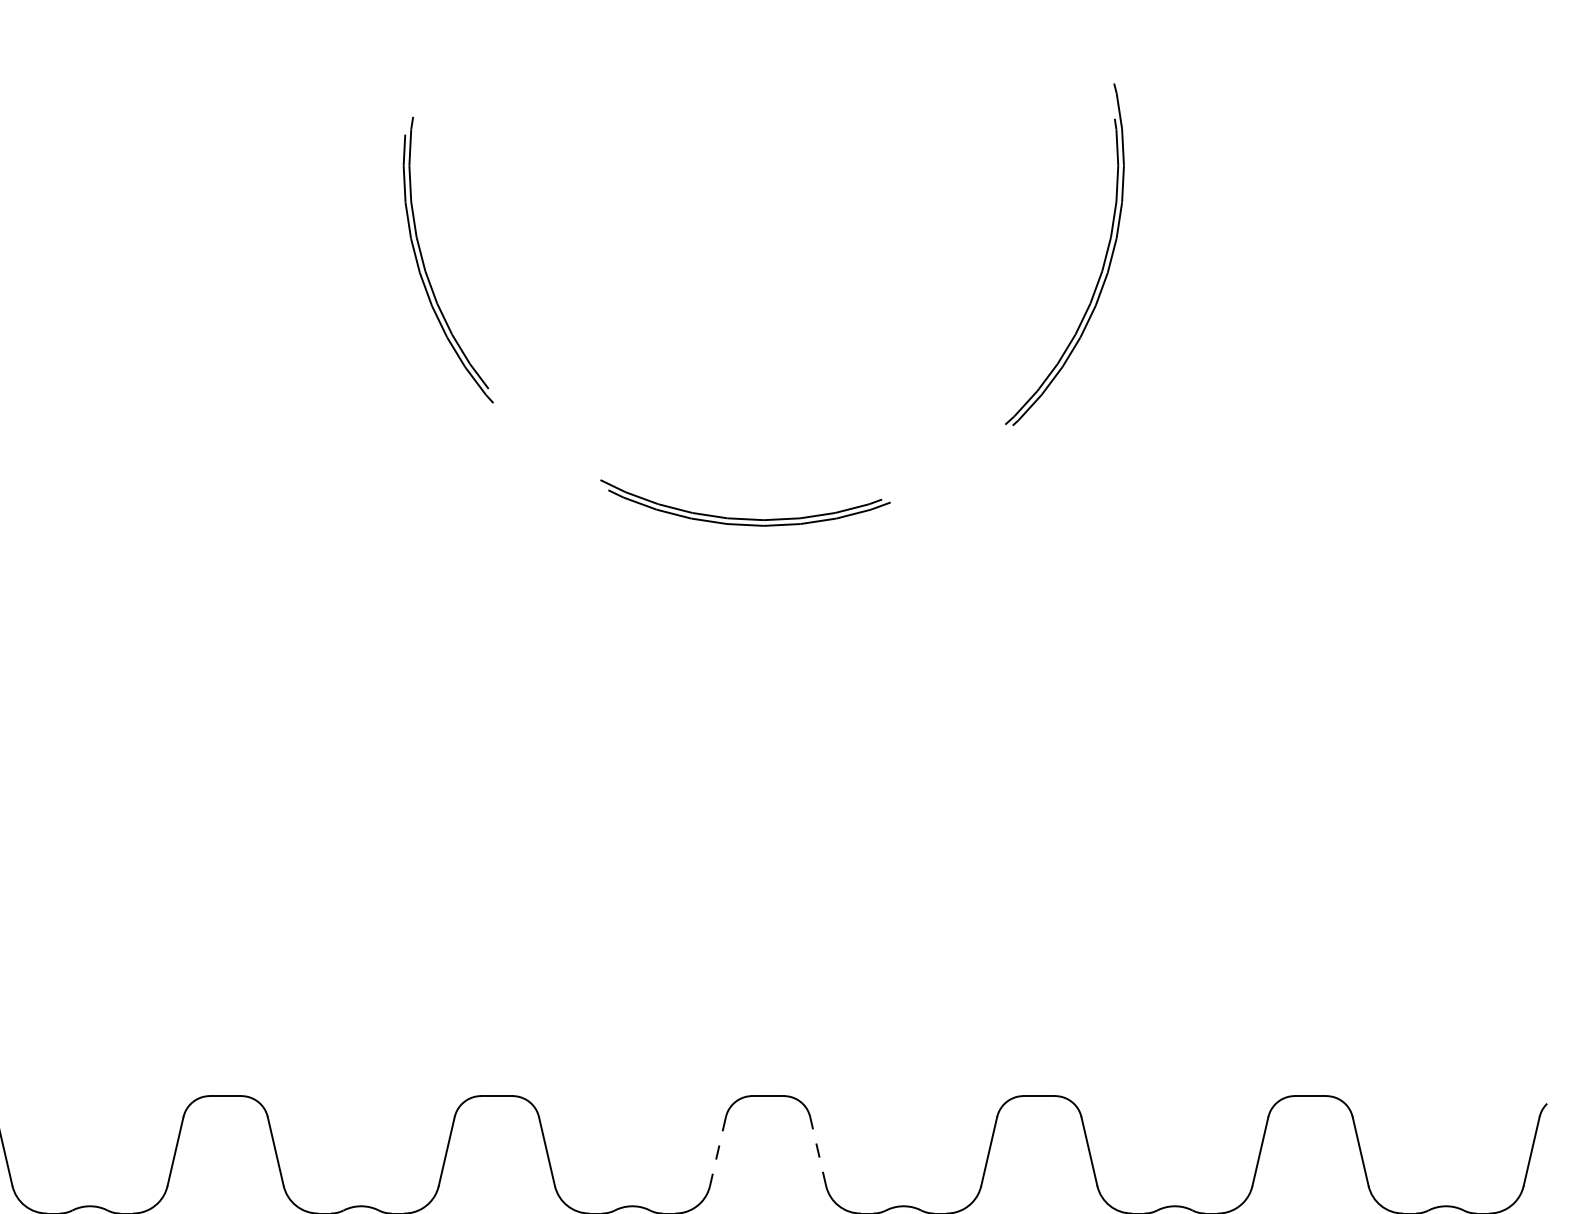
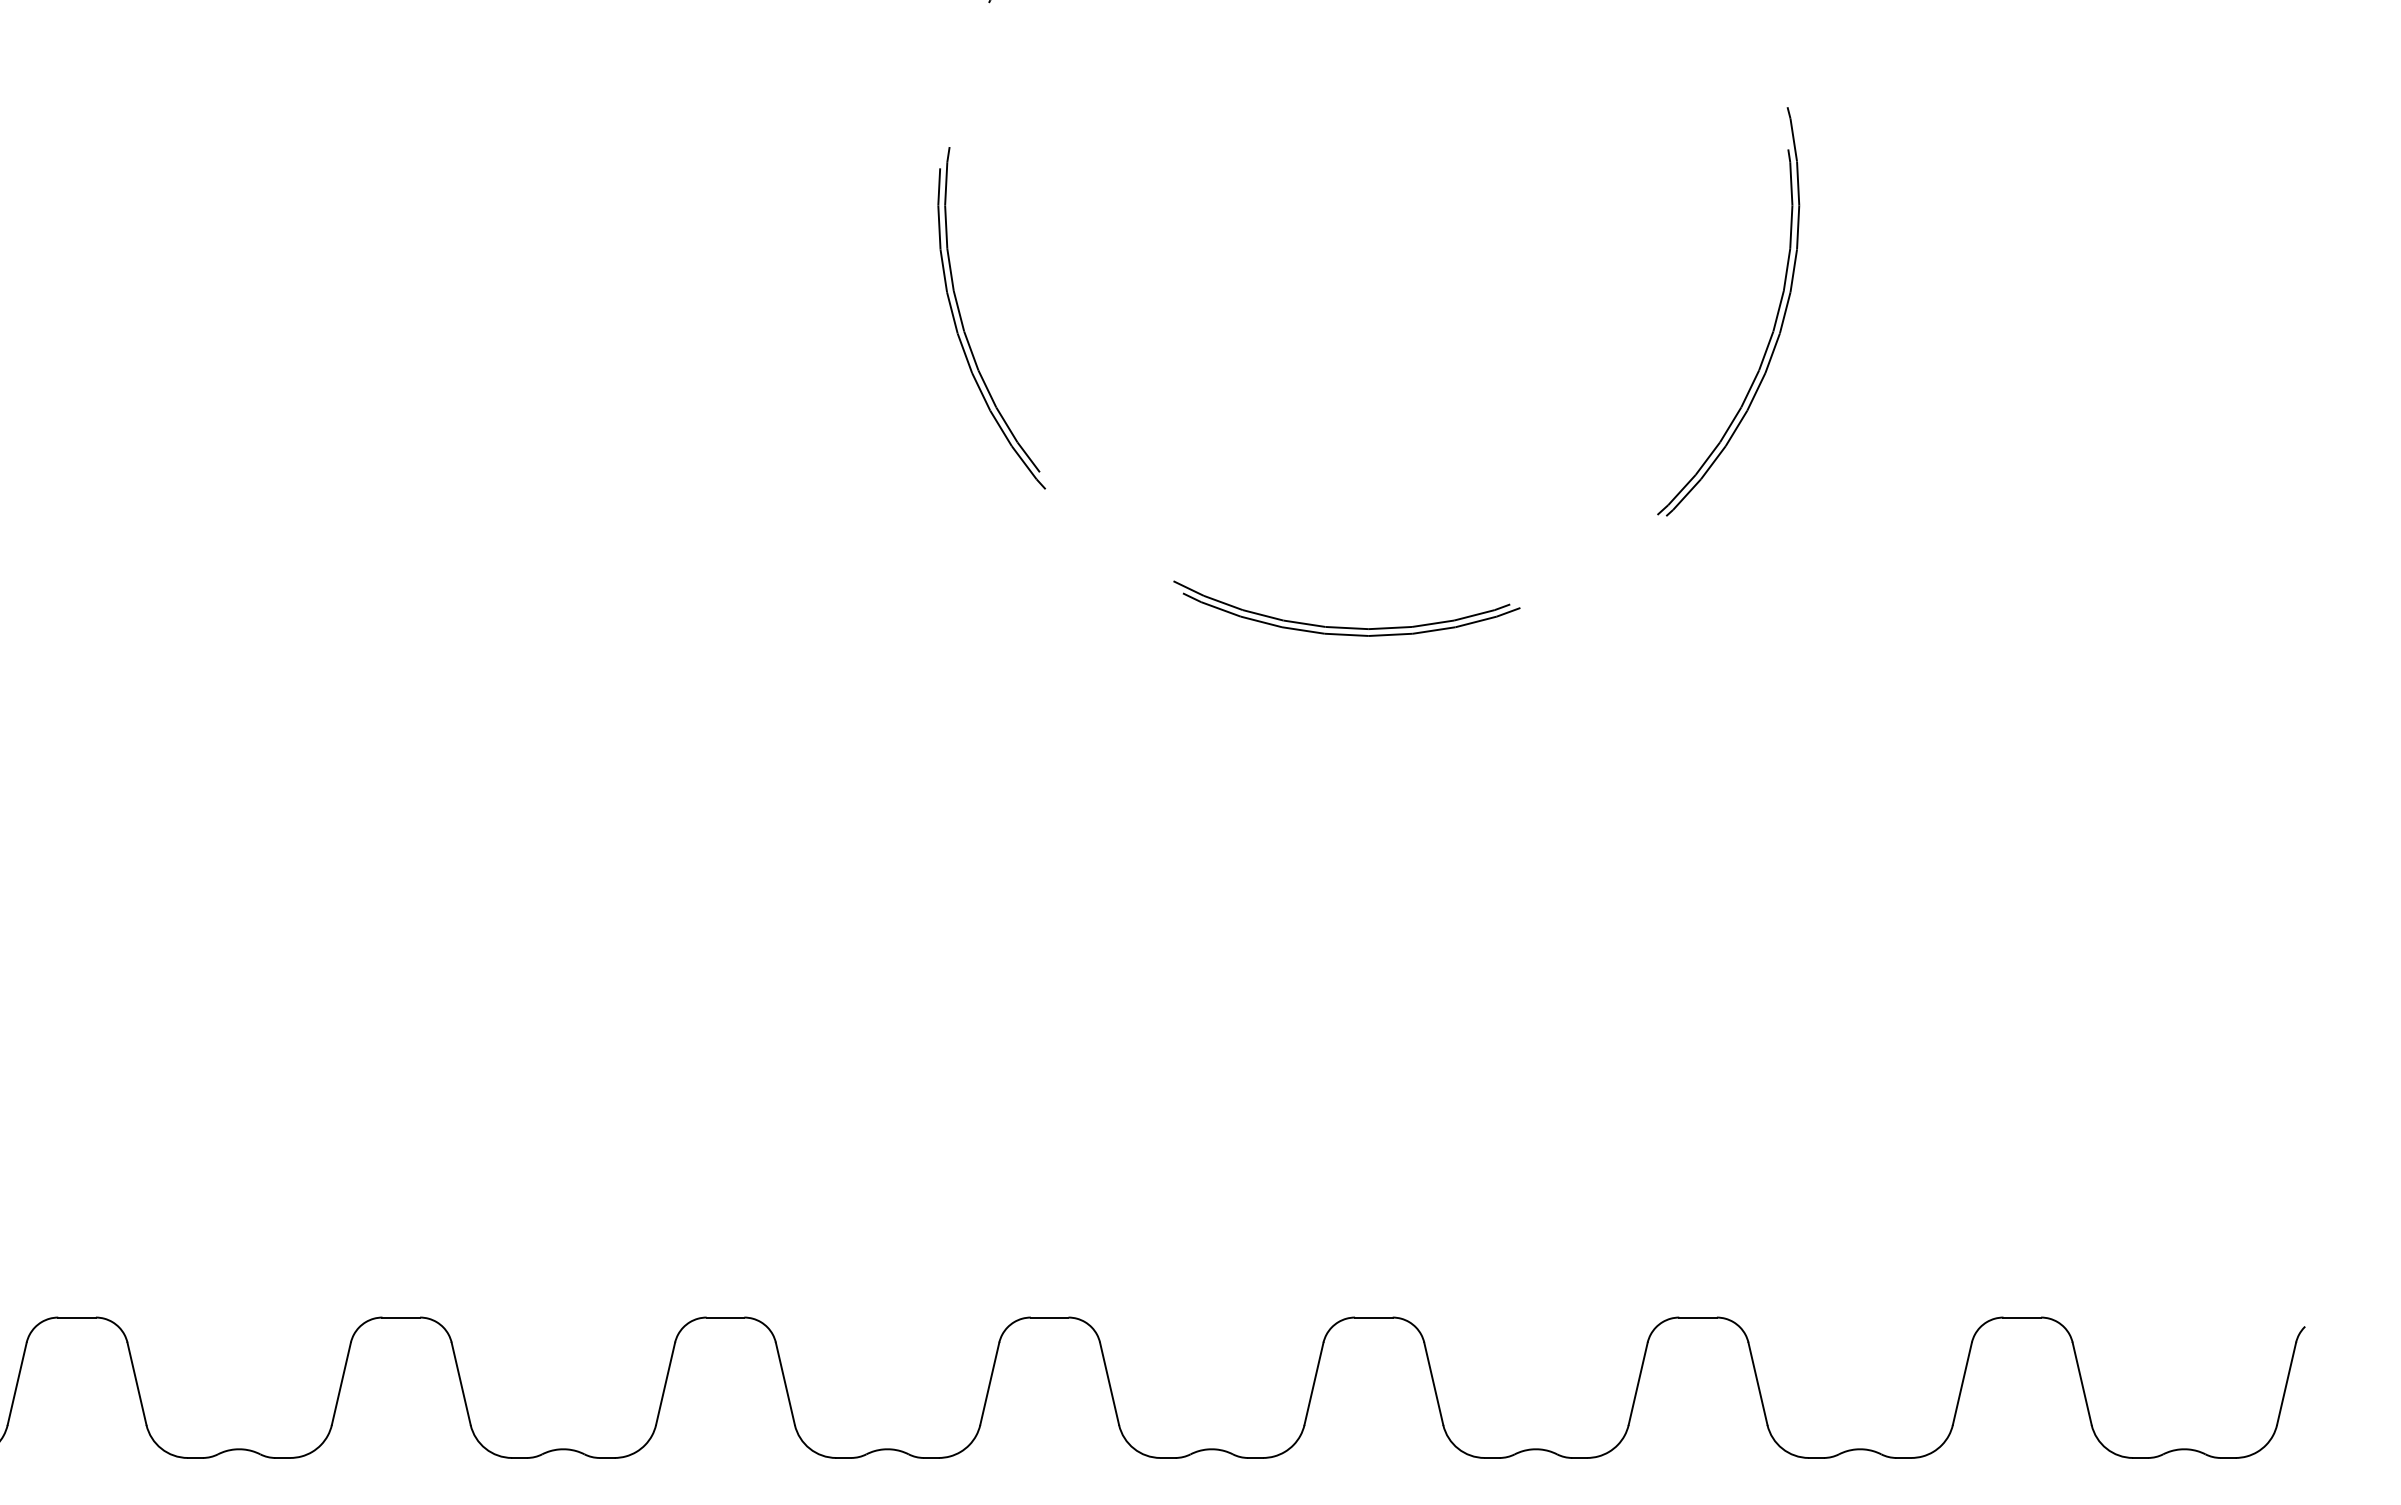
line: (817, 1151) -> (1433, 1383), dashed -> solid
line: (717, 1152) -> (1313, 1384), dashed -> solid

